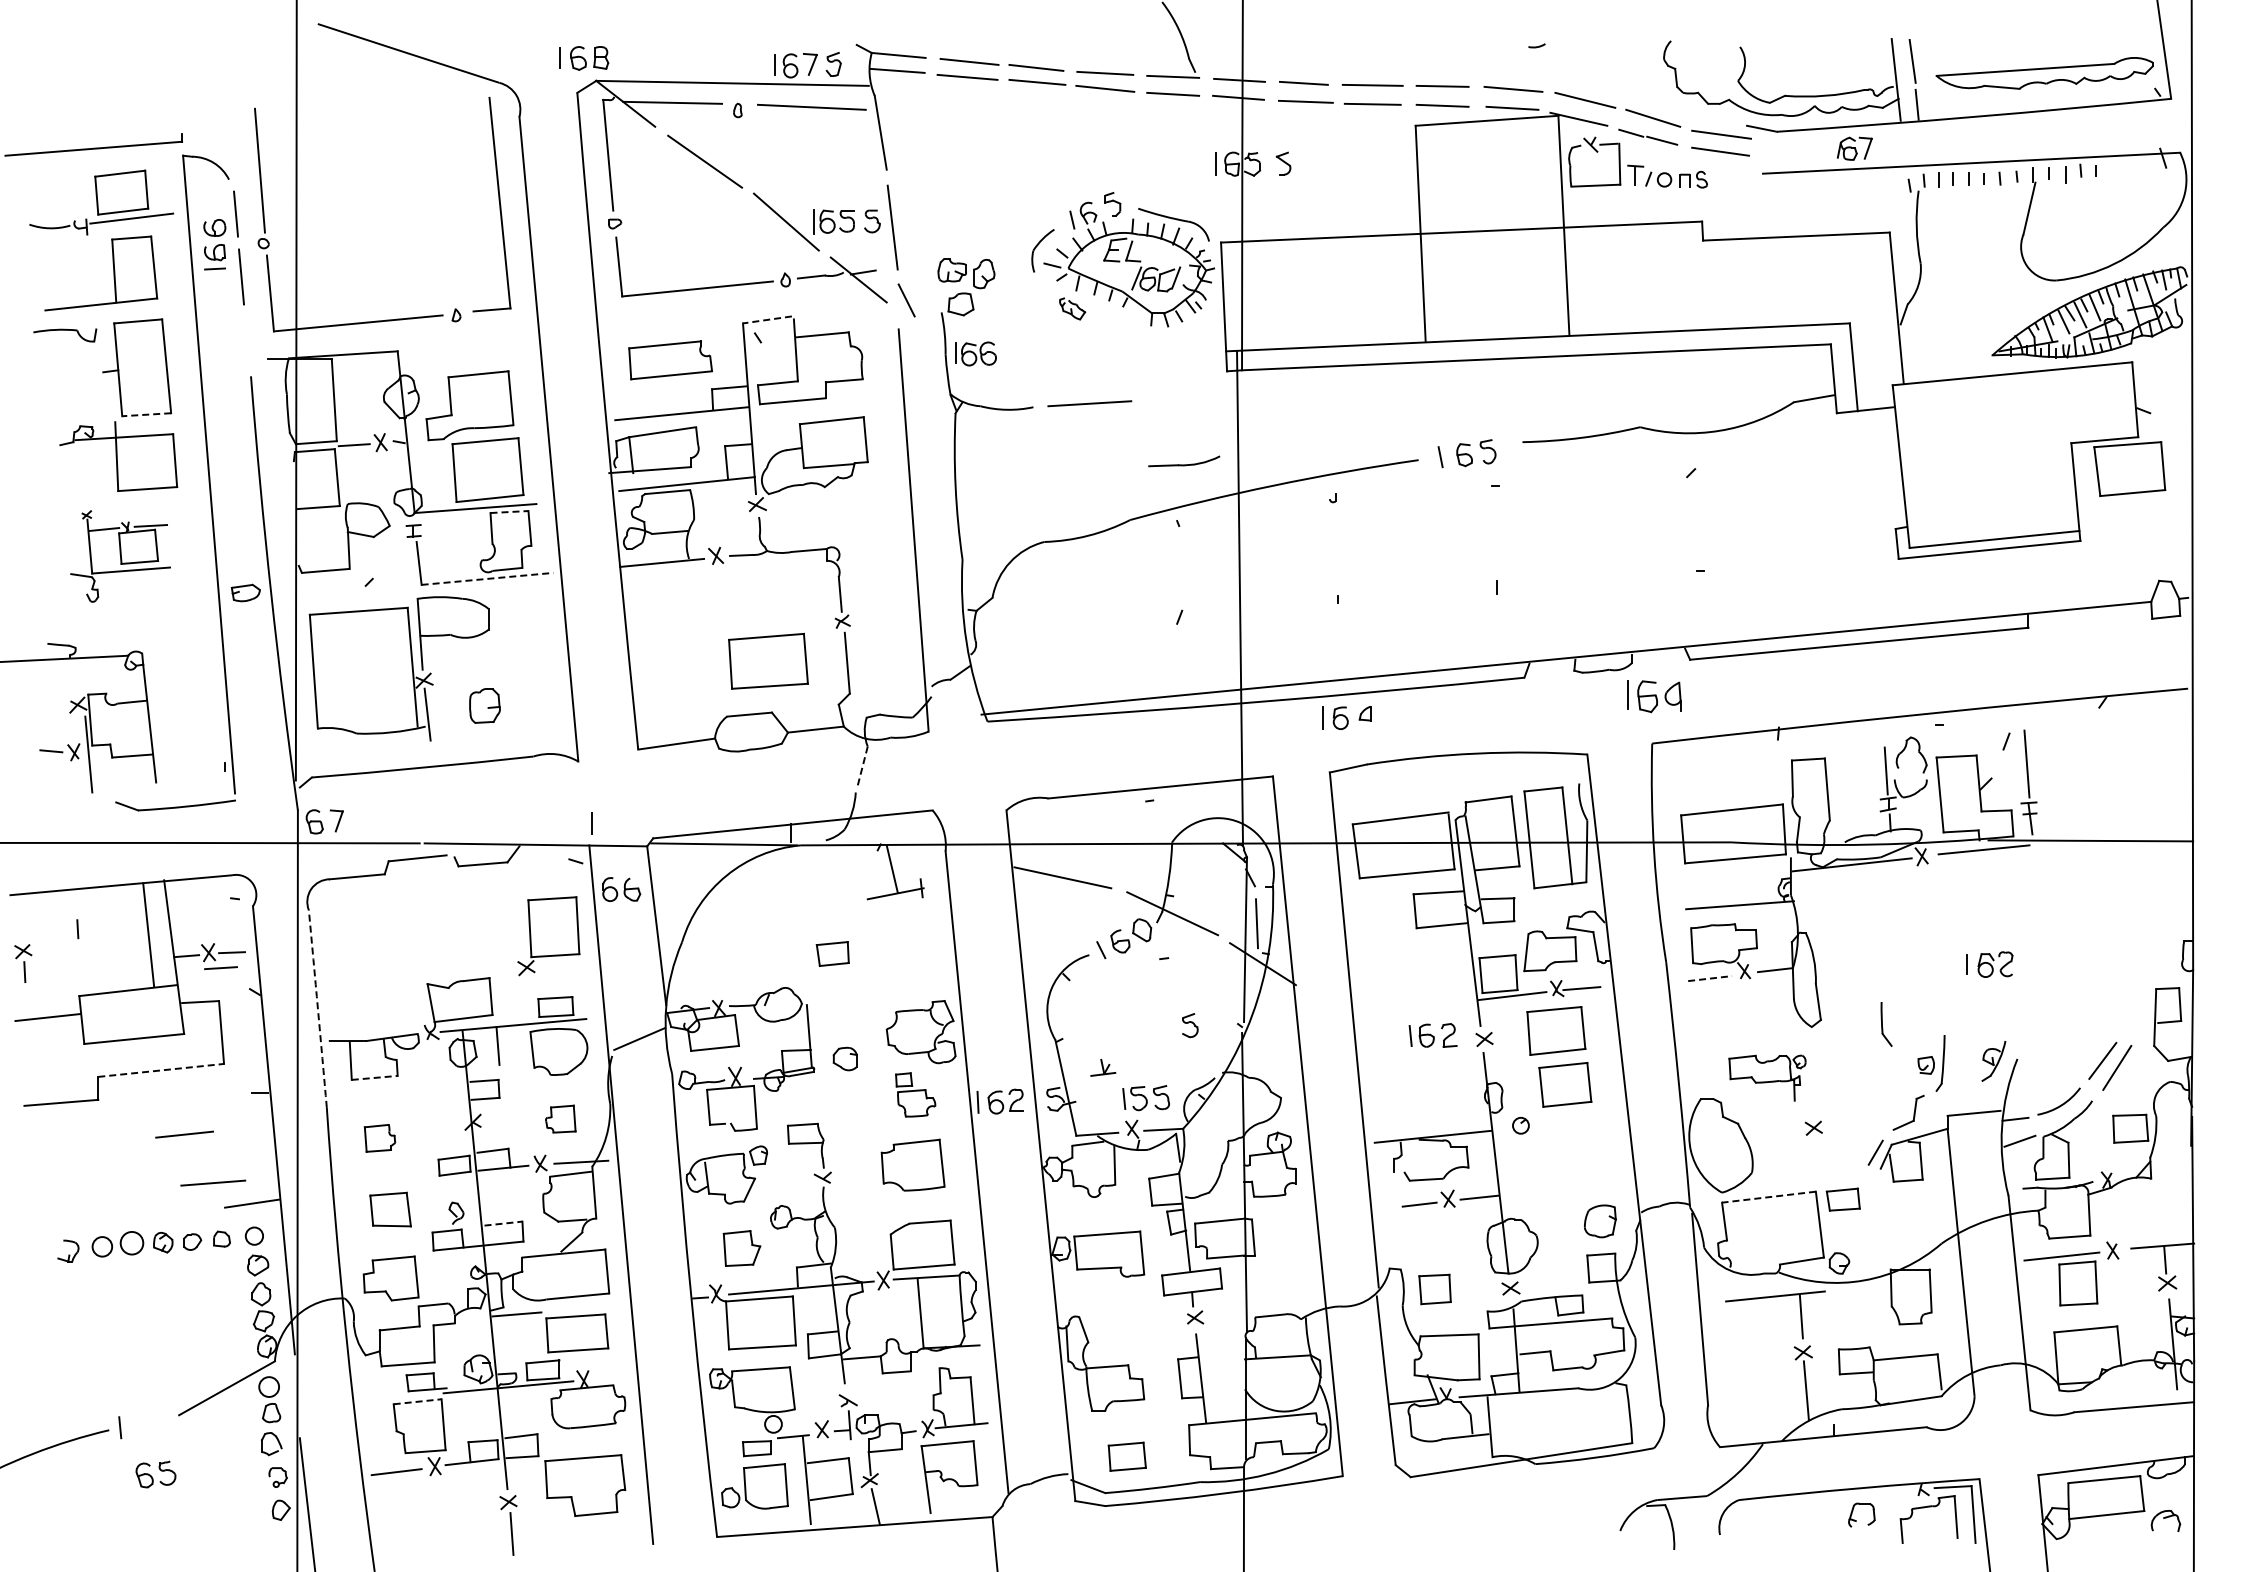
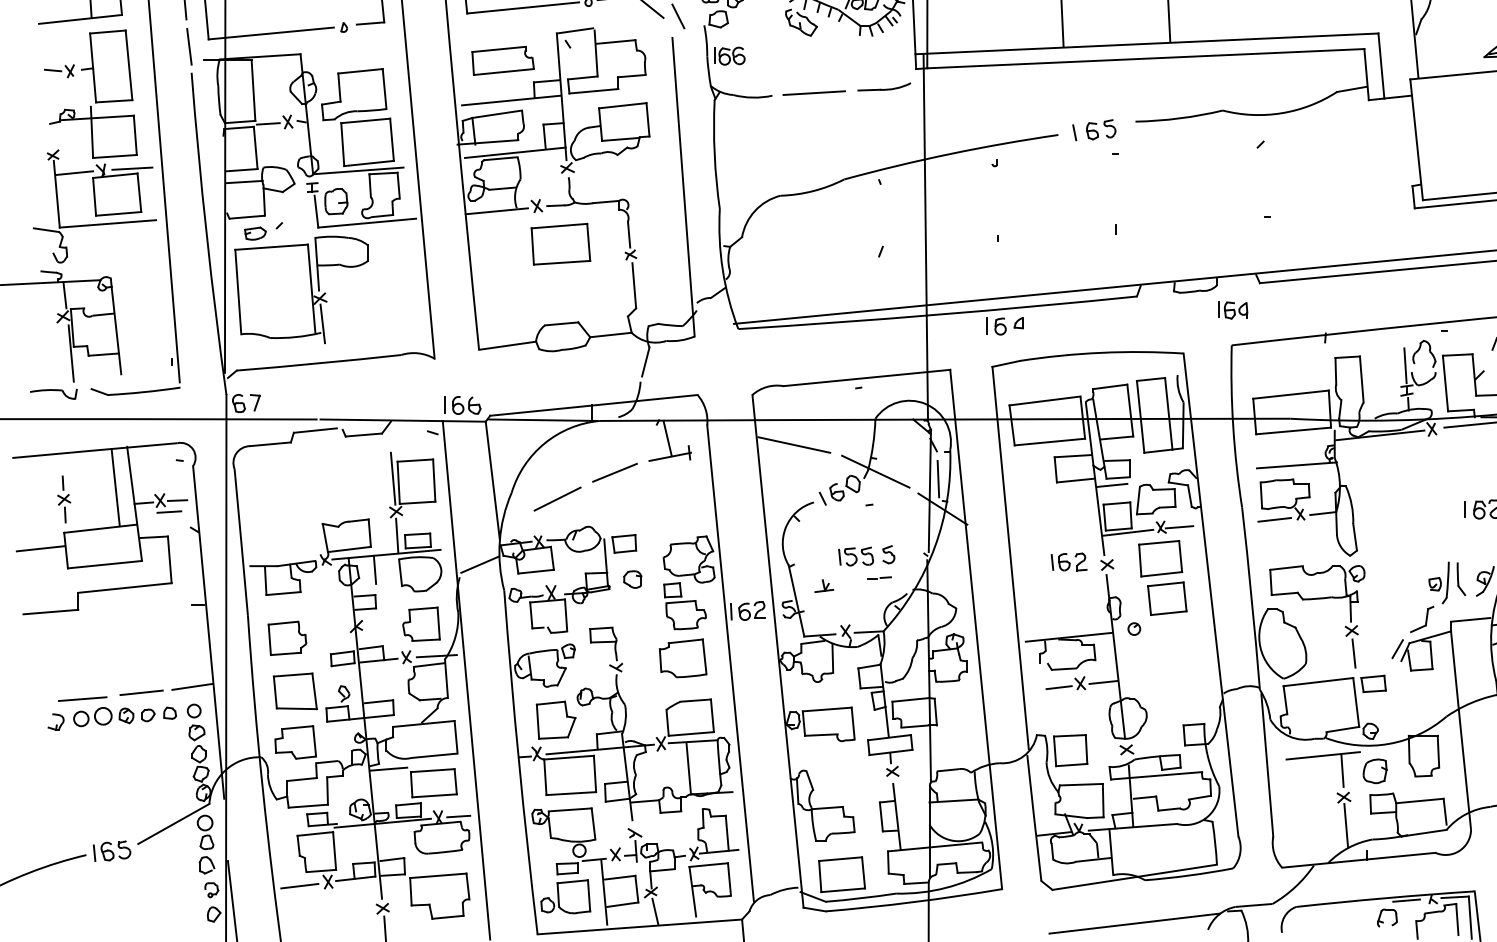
part: (1072, 308) -> (801, 22), size x1.67
line: (767, 319) -> (575, 30), dashed -> solid
part: (65, 335) -> (53, 394), moved
line: (247, 341) -> (189, 46), added
line: (146, 414) -> (114, 101), dashed -> solid
part: (1184, 461) -> (884, 87), moved
line: (509, 512) -> (383, 173), dashed -> solid
line: (321, 523) -> (243, 182), added
part: (120, 556) -> (94, 206), size x1.67
line: (488, 578) -> (367, 222), dashed -> solid
part: (245, 592) -> (255, 233), moved
part: (768, 660) -> (560, 243), moved
line: (80, 675) -> (65, 294), added
part: (1654, 696) -> (1233, 310), size x0.71
part: (484, 705) -> (336, 201), moved
part: (59, 752) -> (59, 71), moved
line: (862, 766) -> (645, 362), dashed -> solid
part: (621, 889) -> (466, 405), moved
line: (821, 915) -> (615, 473), added
line: (522, 923) -> (393, 478), added
line: (1491, 932) -> (1112, 485), added
line: (743, 950) -> (557, 498), added
part: (832, 953) -> (624, 543), moved
part: (23, 963) -> (64, 508), moved
line: (1710, 978) -> (1275, 519), dashed -> solid
line: (527, 1000) -> (396, 536), added
arc: (317, 1009) -> (241, 542), dashed -> solid
part: (1886, 1024) -> (1461, 579), moved
part: (1177, 1056) -> (879, 577), added
line: (161, 1070) -> (125, 588), dashed -> solid
line: (375, 1077) -> (284, 593), dashed -> solid
part: (1767, 1077) -> (1317, 593), size x1.67
part: (915, 1094) -> (684, 605), size x1.43
part: (1145, 1098) -> (855, 556), moved
part: (560, 1118) -> (421, 623), size x1.67
line: (184, 1134) -> (141, 692), moved
part: (379, 1138) -> (287, 638), size x1.67
line: (1816, 1158) -> (1353, 653), added
line: (213, 1182) -> (82, 698), moved
line: (1768, 1197) -> (1318, 682), dashed -> solid
part: (390, 1209) -> (295, 691), size x1.43
part: (1600, 1221) -> (1375, 771), moved
line: (503, 1223) -> (379, 701), dashed -> solid
part: (741, 1248) -> (555, 720), size x1.43
part: (1434, 1289) -> (1070, 750), size x1.43
line: (610, 1378) -> (458, 816), added
line: (418, 1401) -> (315, 833), dashed -> solid
part: (1127, 1456) -> (842, 874), size x1.67
part: (155, 1474) -> (115, 850), moved
line: (1887, 1491) -> (1406, 900), added
line: (1521, 1522) -> (1134, 923), added

